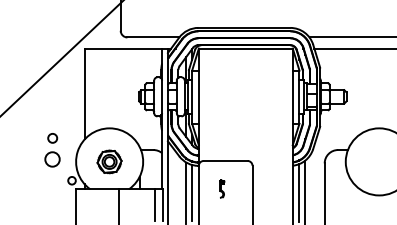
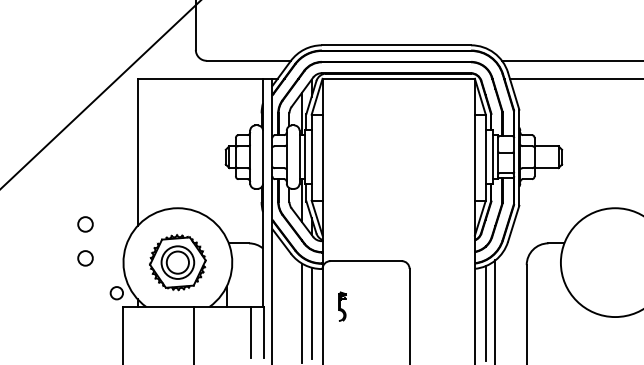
circle: (52, 158) -> (85, 257), size x0.62
part: (109, 161) -> (177, 261), size x1.43
part: (222, 188) -> (343, 305), moved

